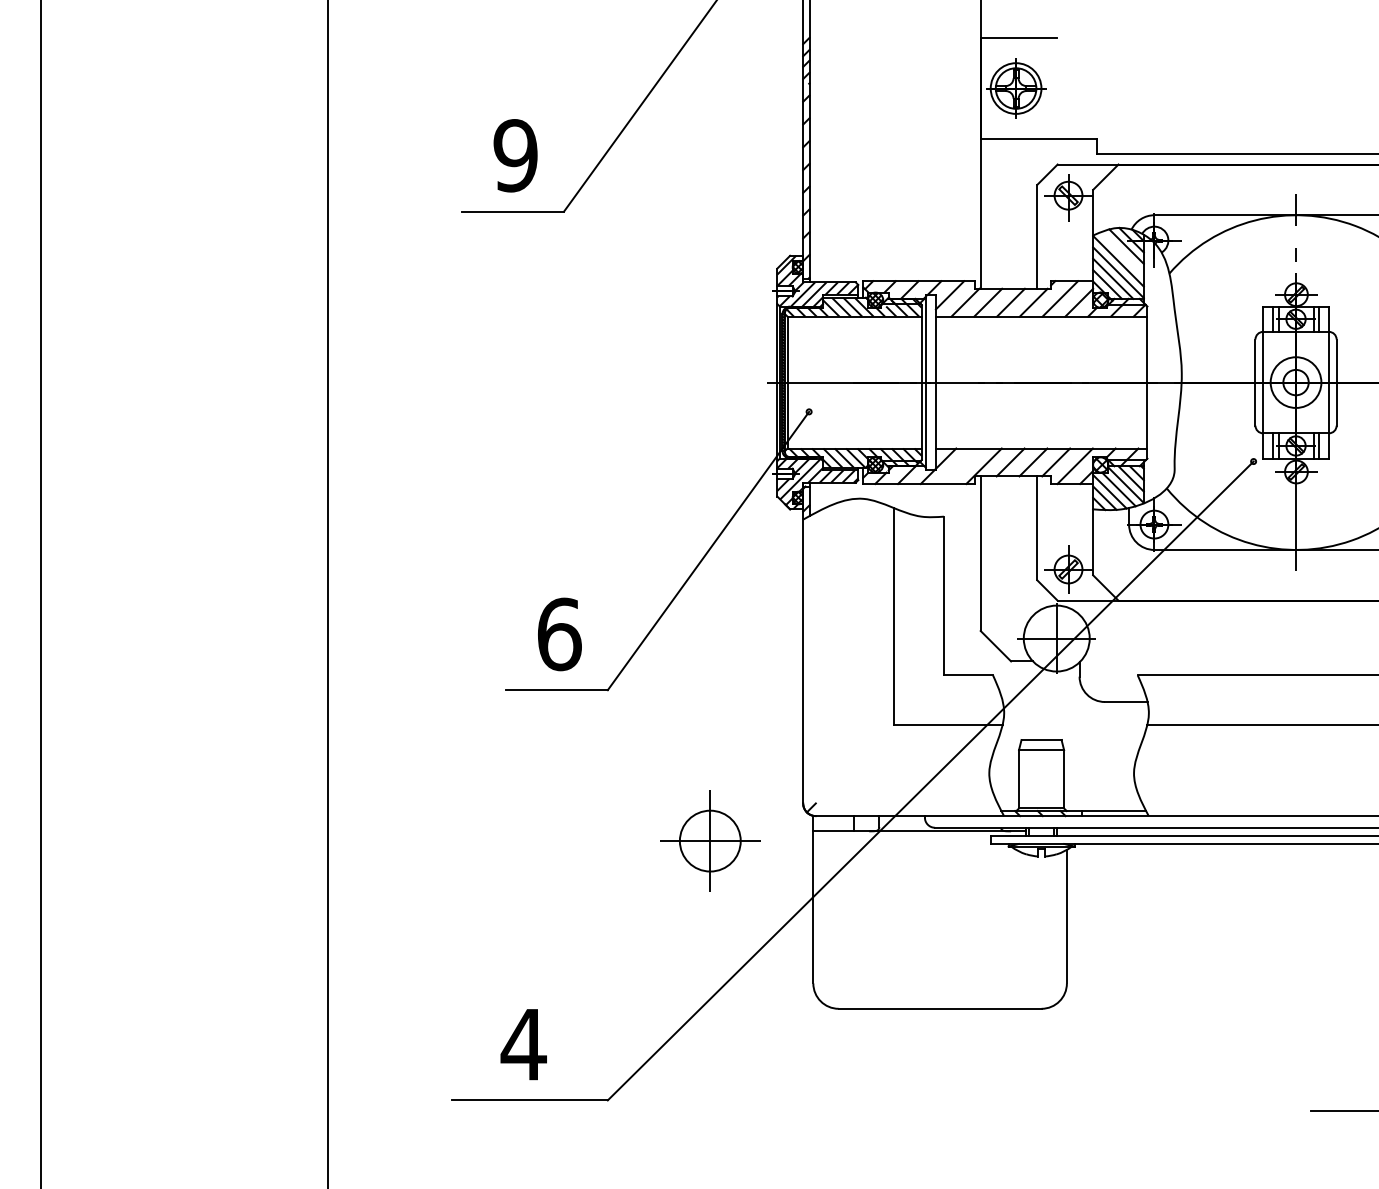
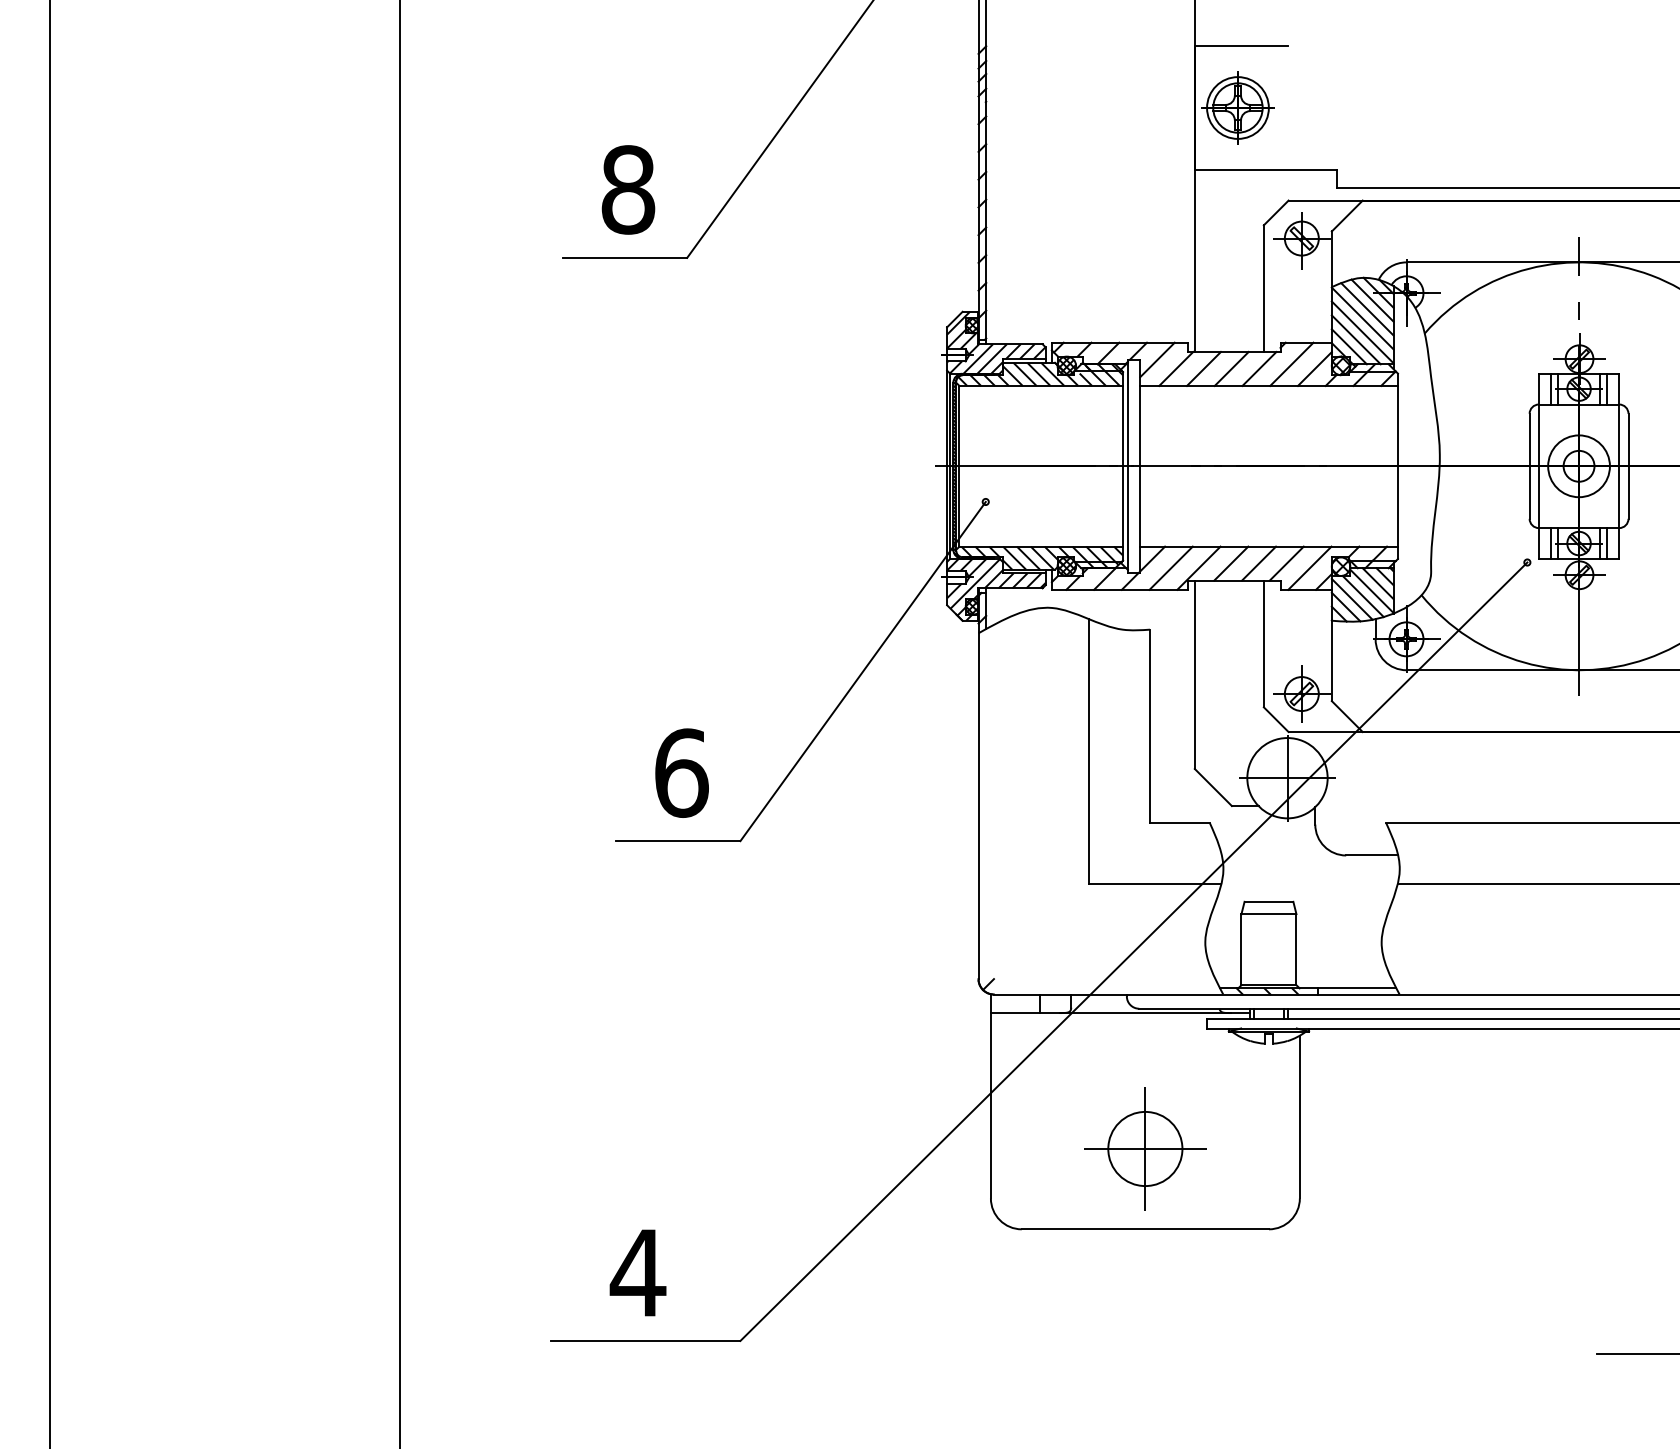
text: (515, 155) -> (628, 189), 9 -> 8
line: (1122, 253) -> (1367, 309), added
line: (960, 465) -> (1170, 567), added
part: (710, 840) -> (1145, 1148), moved

